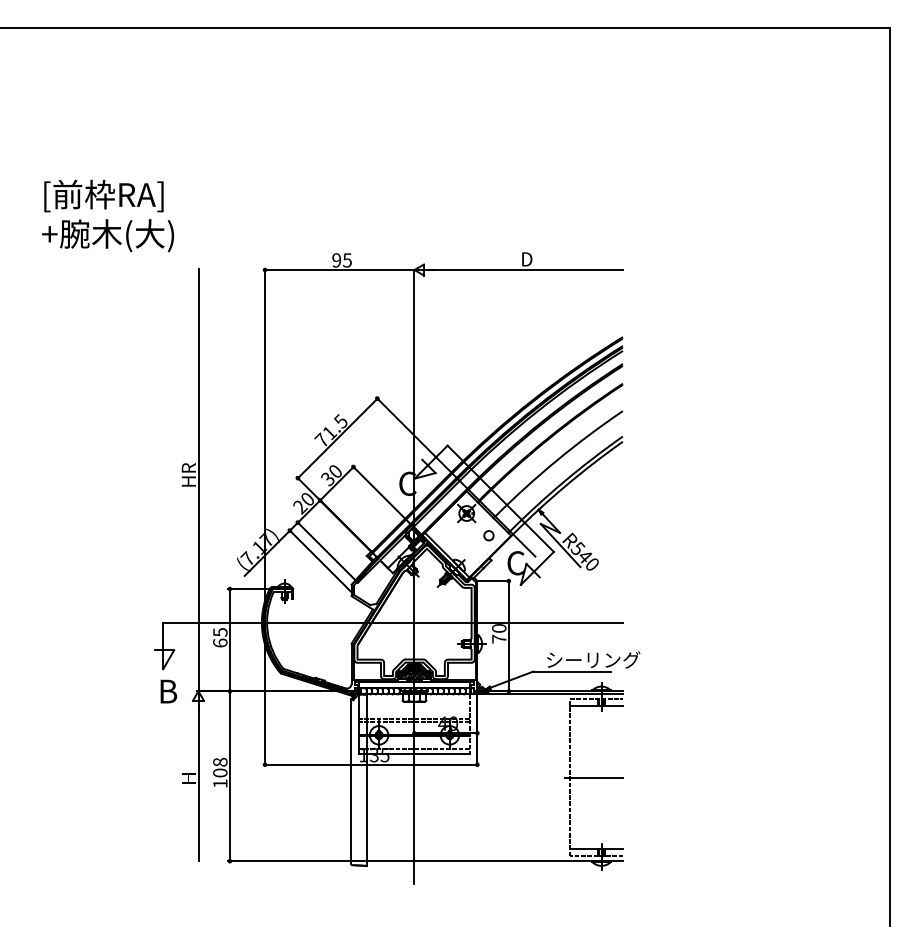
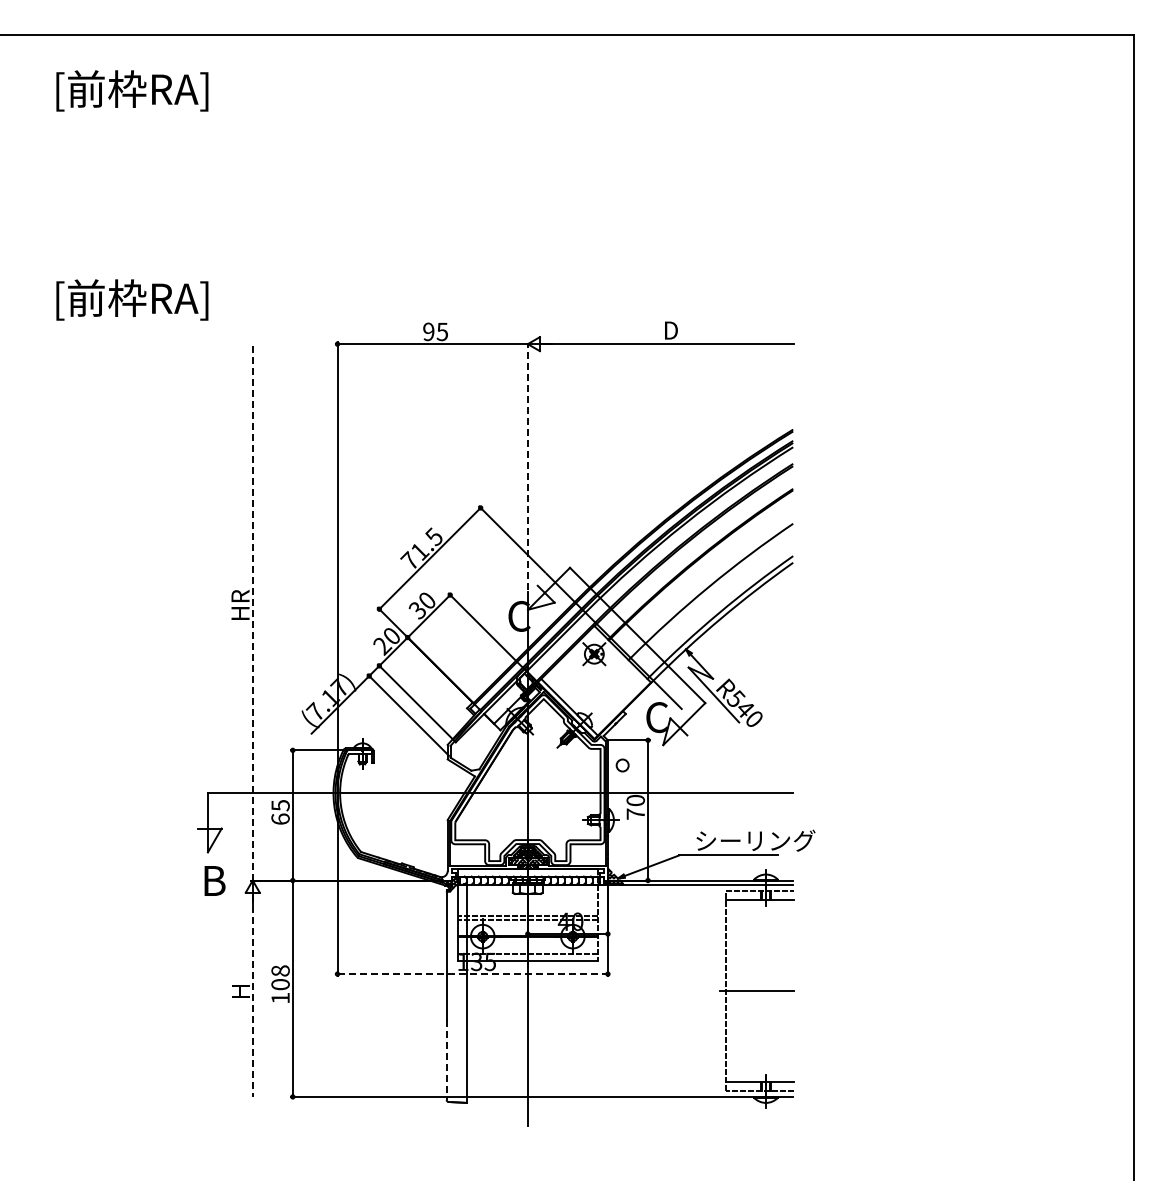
text: (104, 195) -> (132, 90), moved
text: (107, 235) -> (137, 300), +腕木(大) -> [前枠RA]
line: (414, 366) -> (527, 467), solid -> dashed
line: (198, 479) -> (252, 611), solid -> dashed
circle: (488, 535) -> (622, 765), moved
line: (371, 765) -> (473, 974), solid -> dashed
line: (198, 782) -> (252, 996), solid -> dashed
line: (350, 832) -> (446, 1060), solid -> dashed

